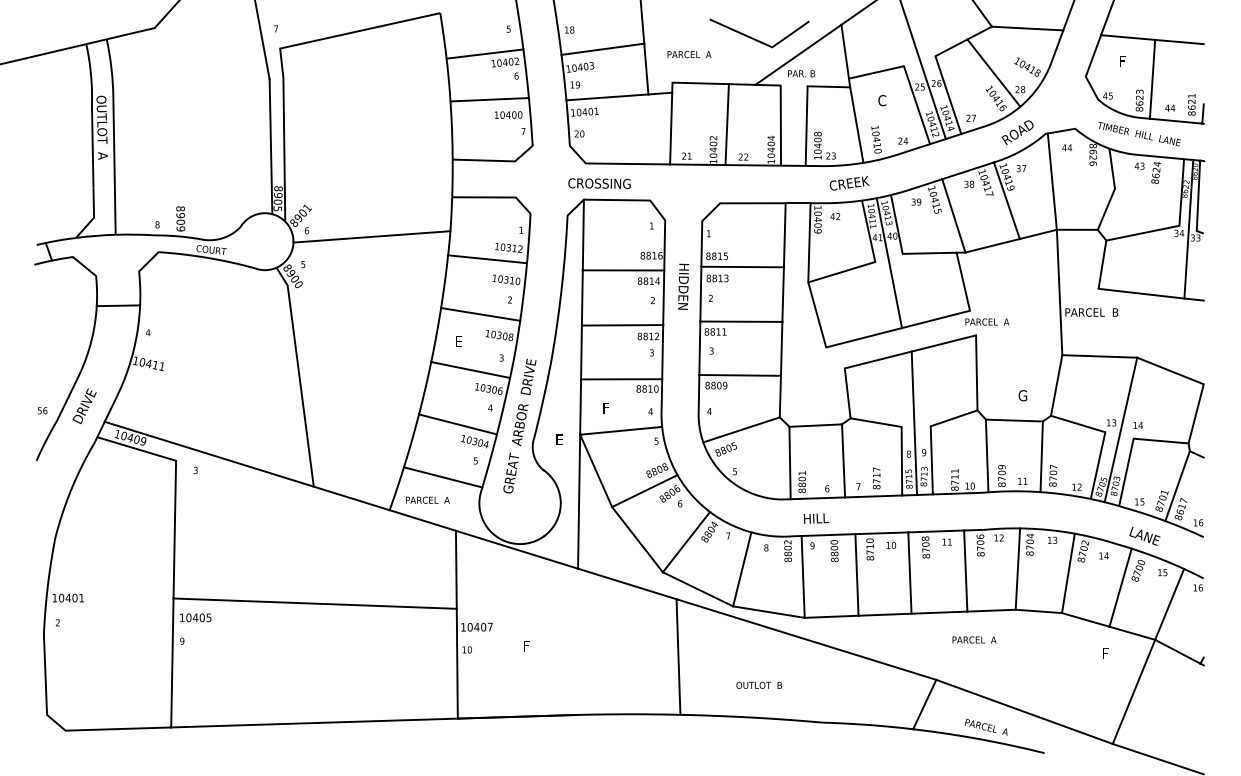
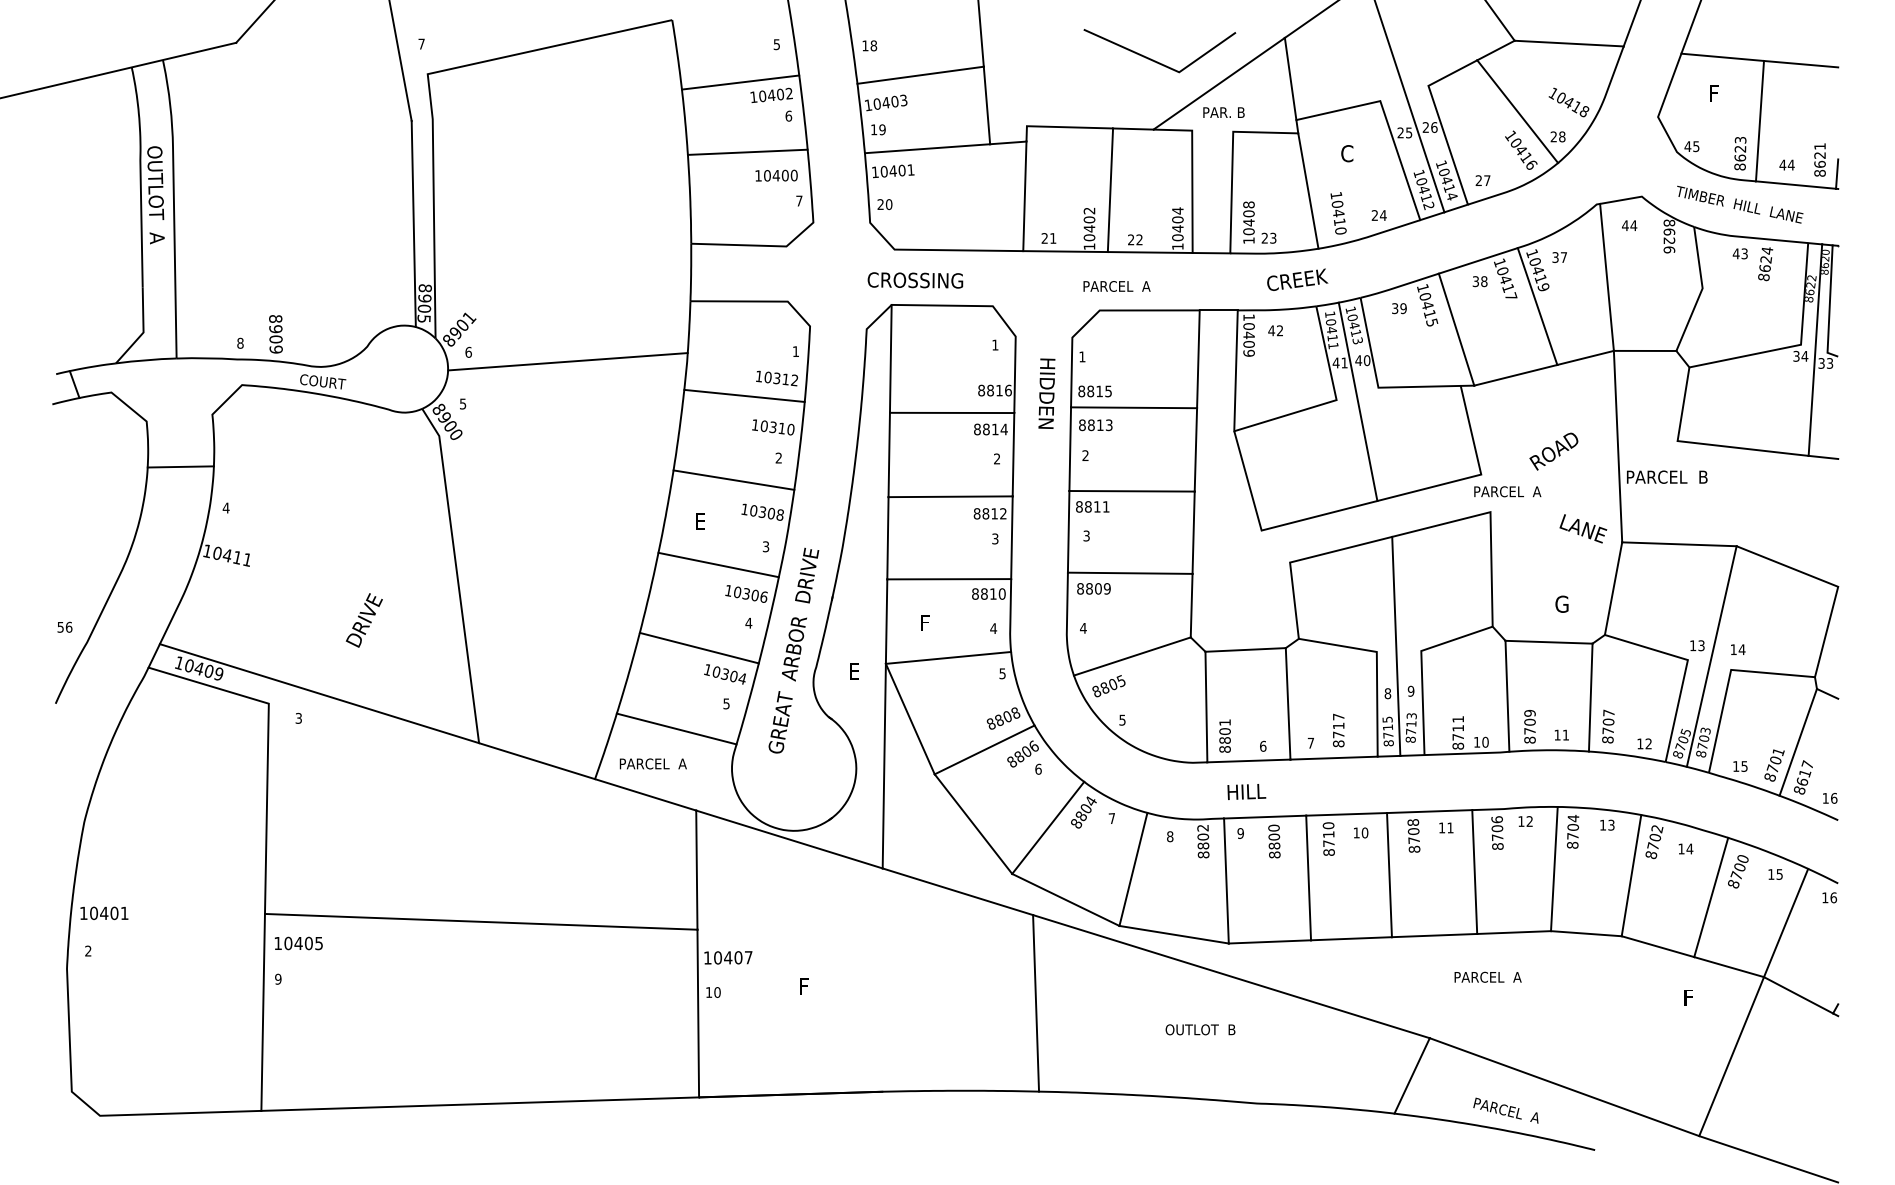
text: (689, 54) -> (1117, 286), moved
text: (1017, 132) -> (1553, 451), moved
text: (683, 286) -> (1046, 393), moved
text: (84, 405) -> (364, 619), moved
text: (1144, 535) -> (1582, 527), moved
text: (758, 684) -> (1199, 1028), moved

